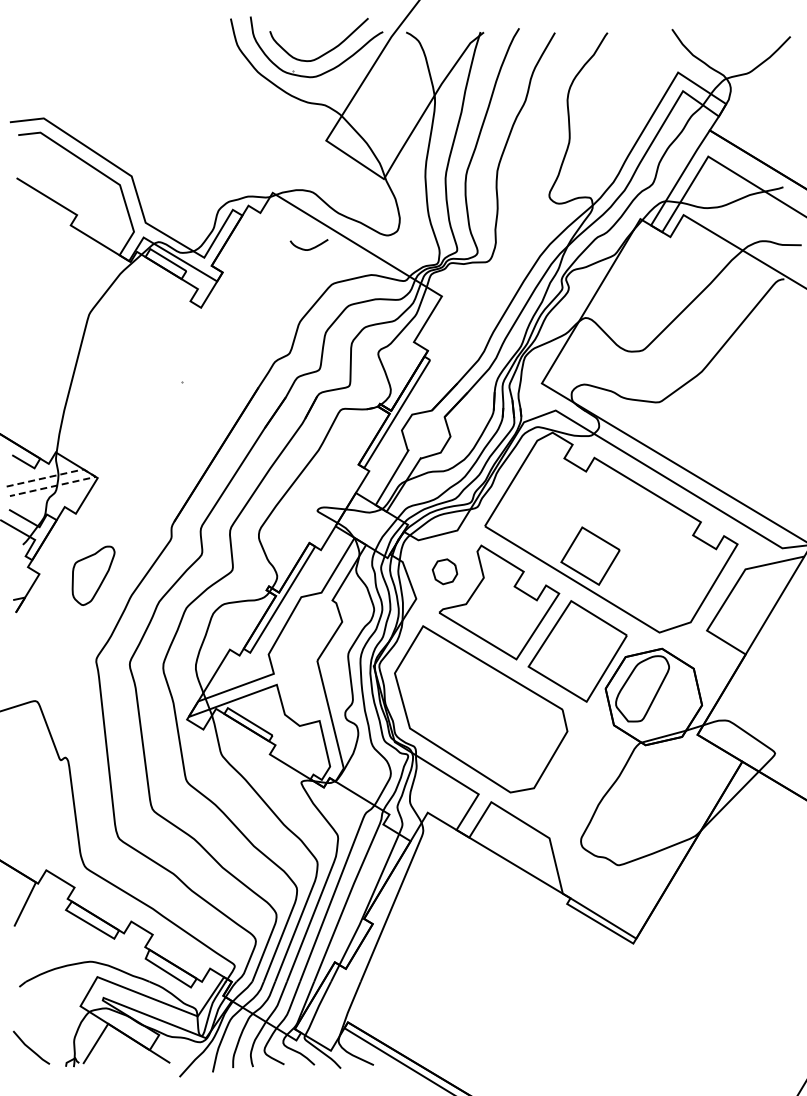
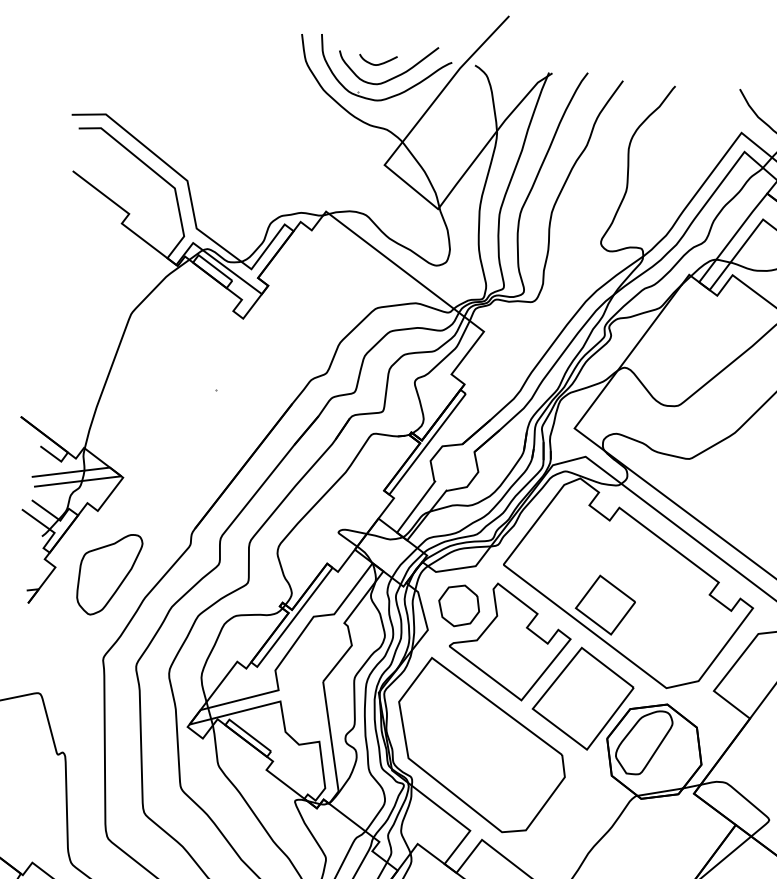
curve: (309, 248) -> (378, 63), moved
line: (93, 475) -> (119, 474), dashed -> solid
part: (444, 571) -> (458, 605), size x1.67
part: (93, 575) -> (109, 574), size x1.43

